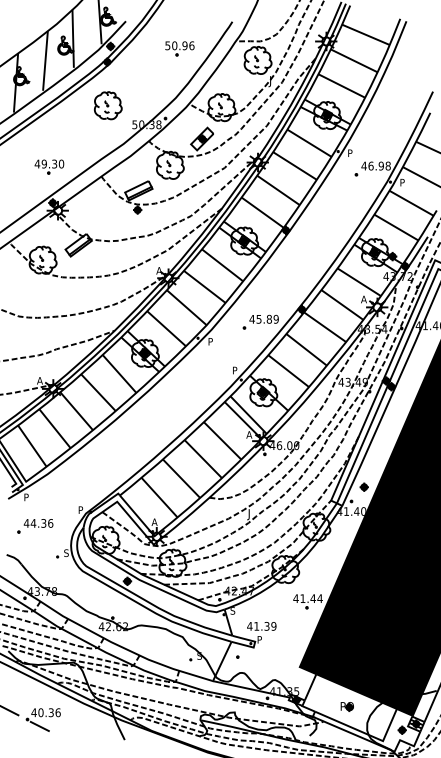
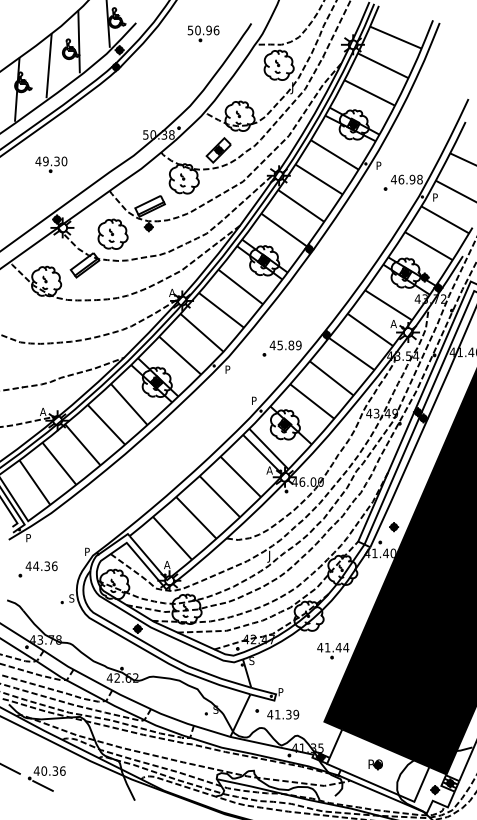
part: (179, 48) -> (203, 33), moved
part: (107, 104) -> (112, 233), moved
part: (49, 166) -> (51, 164), moved
text: (262, 626) -> (283, 714), moved

